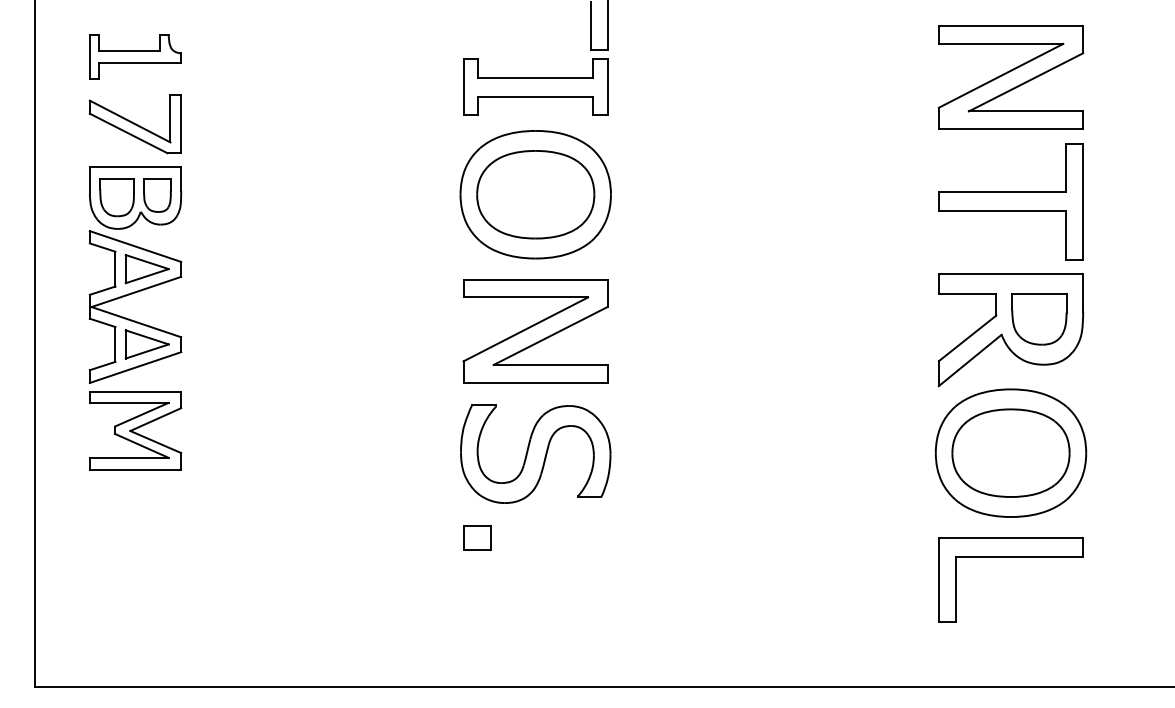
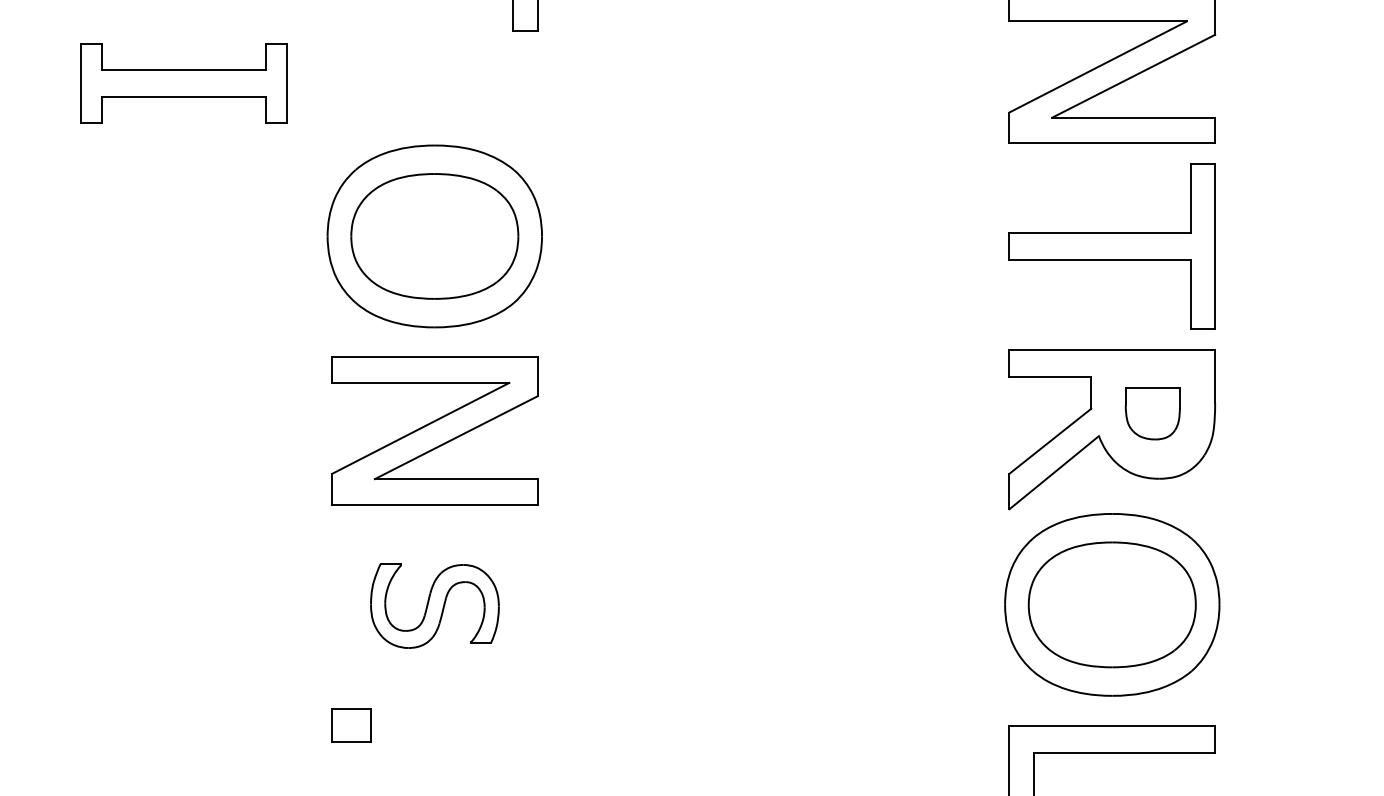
part: (535, 86) -> (183, 82), moved
part: (1039, 319) -> (1152, 414), size x0.7
part: (535, 453) -> (434, 605), size x0.6

